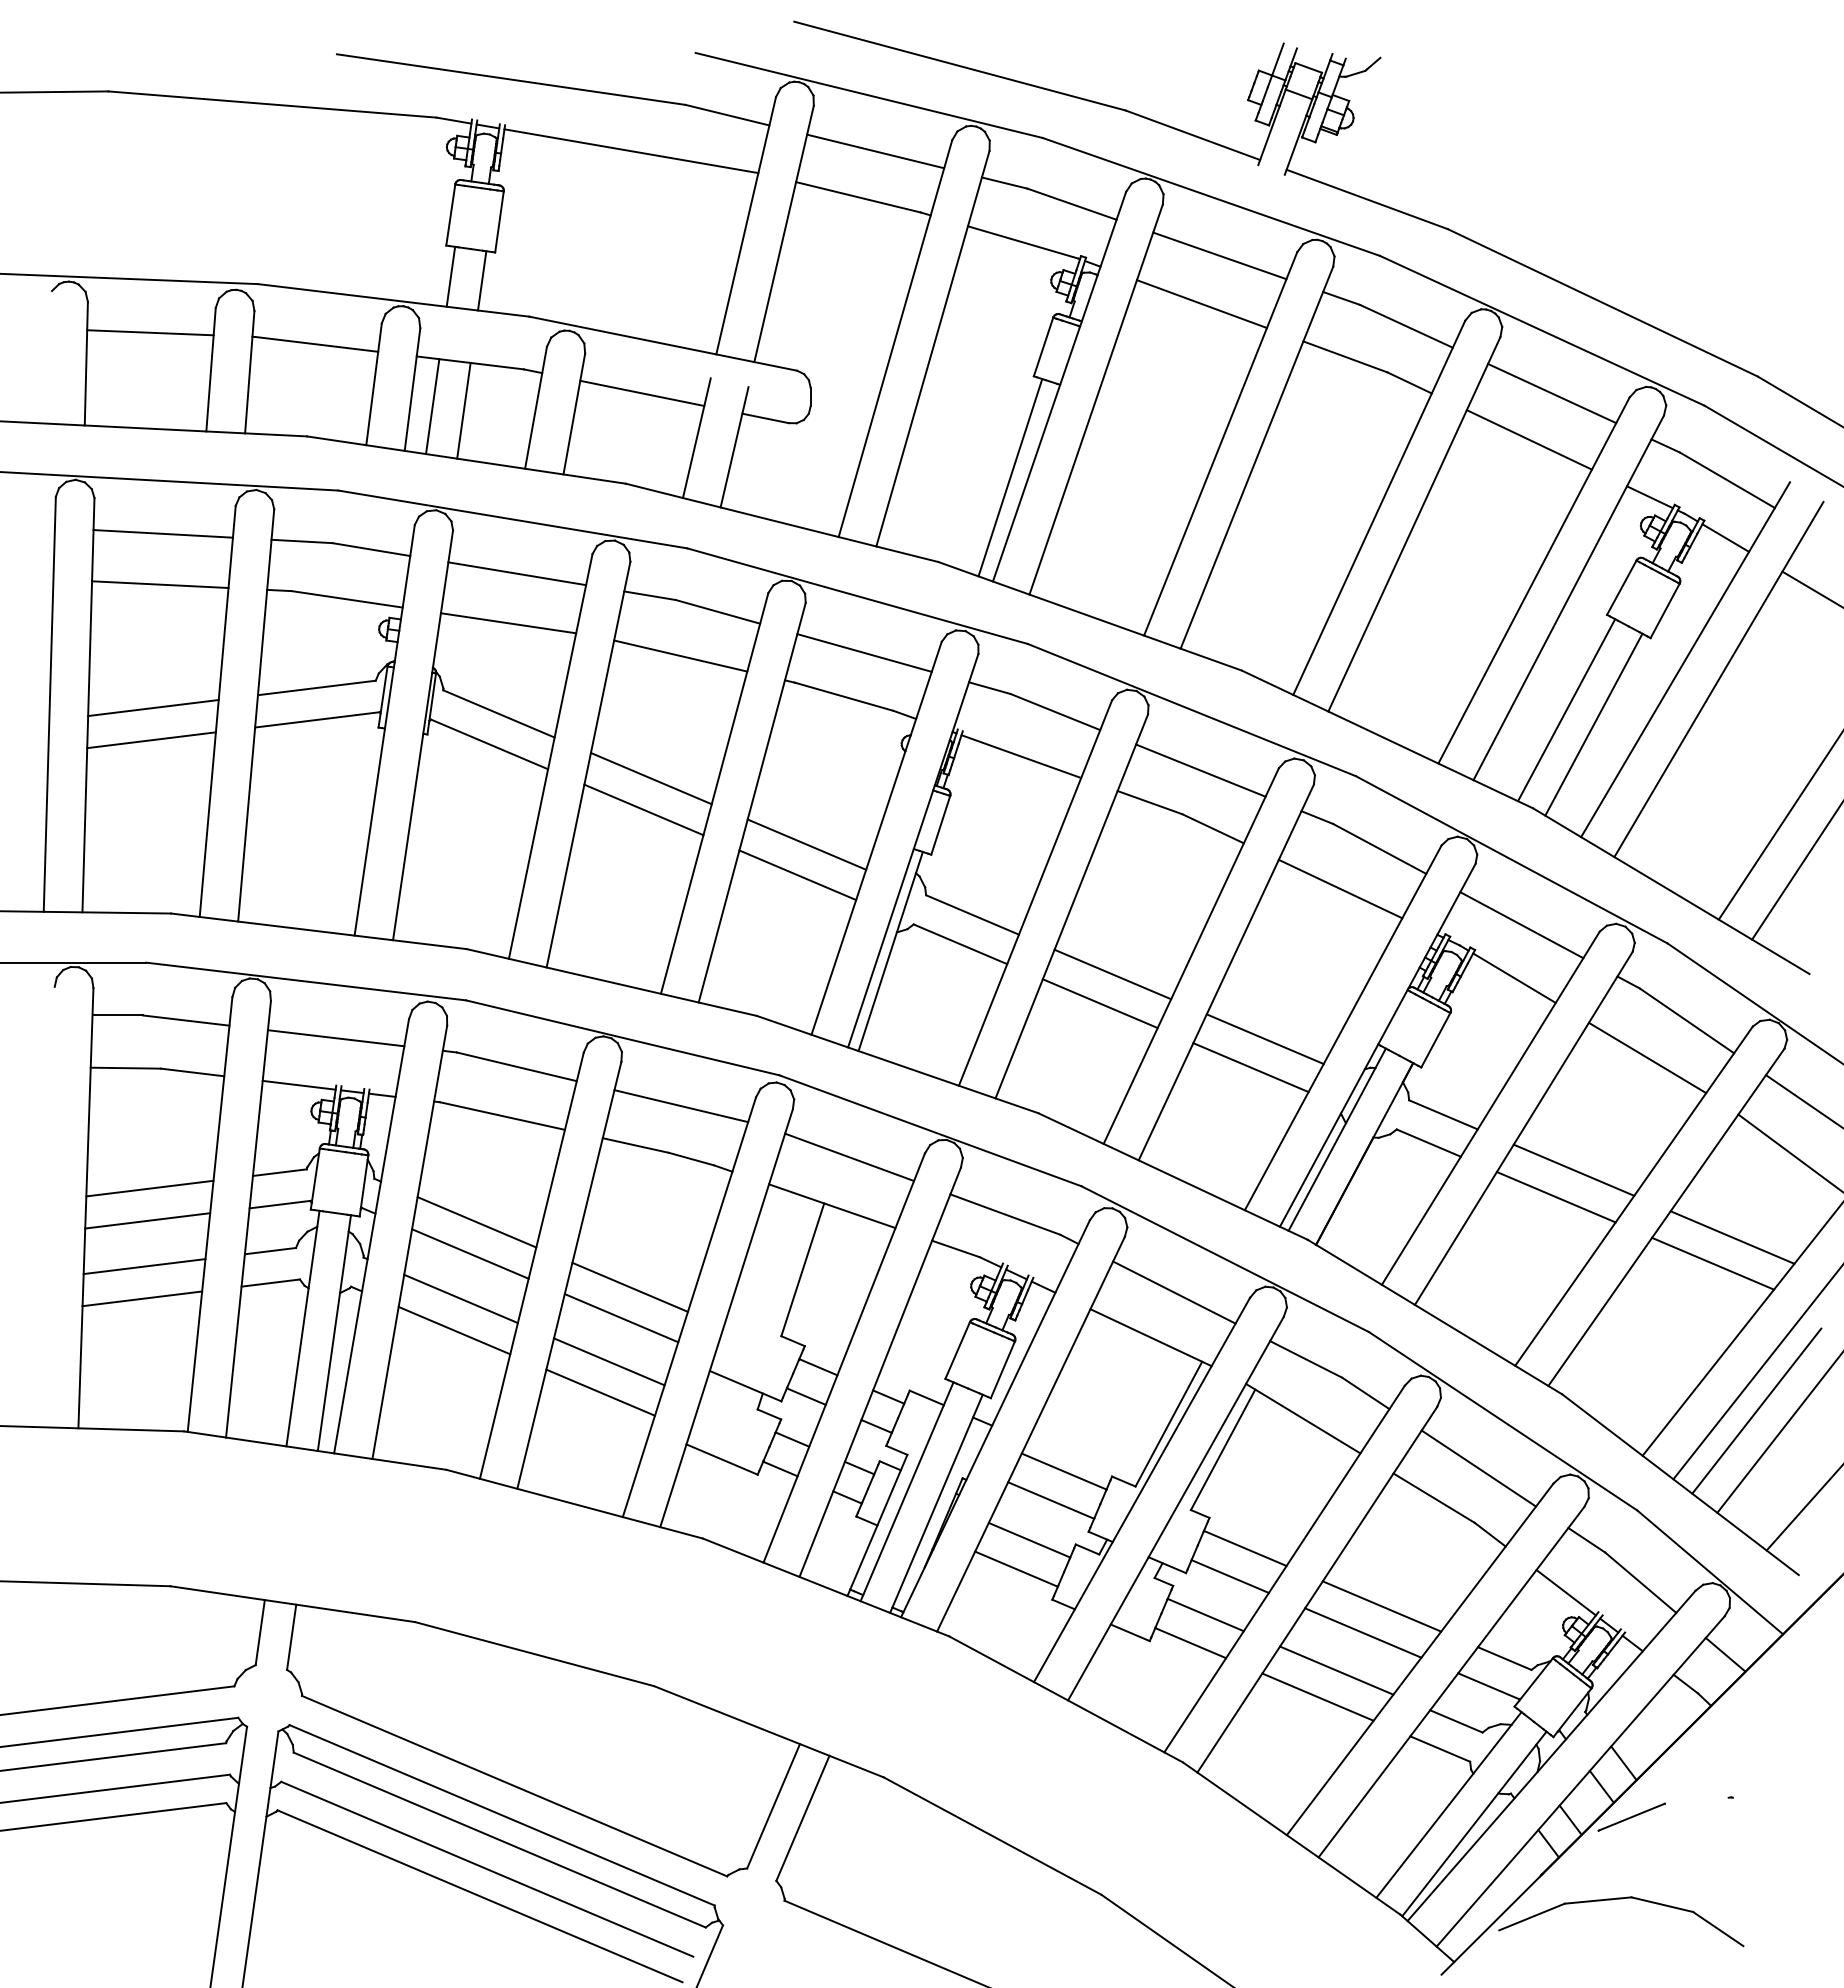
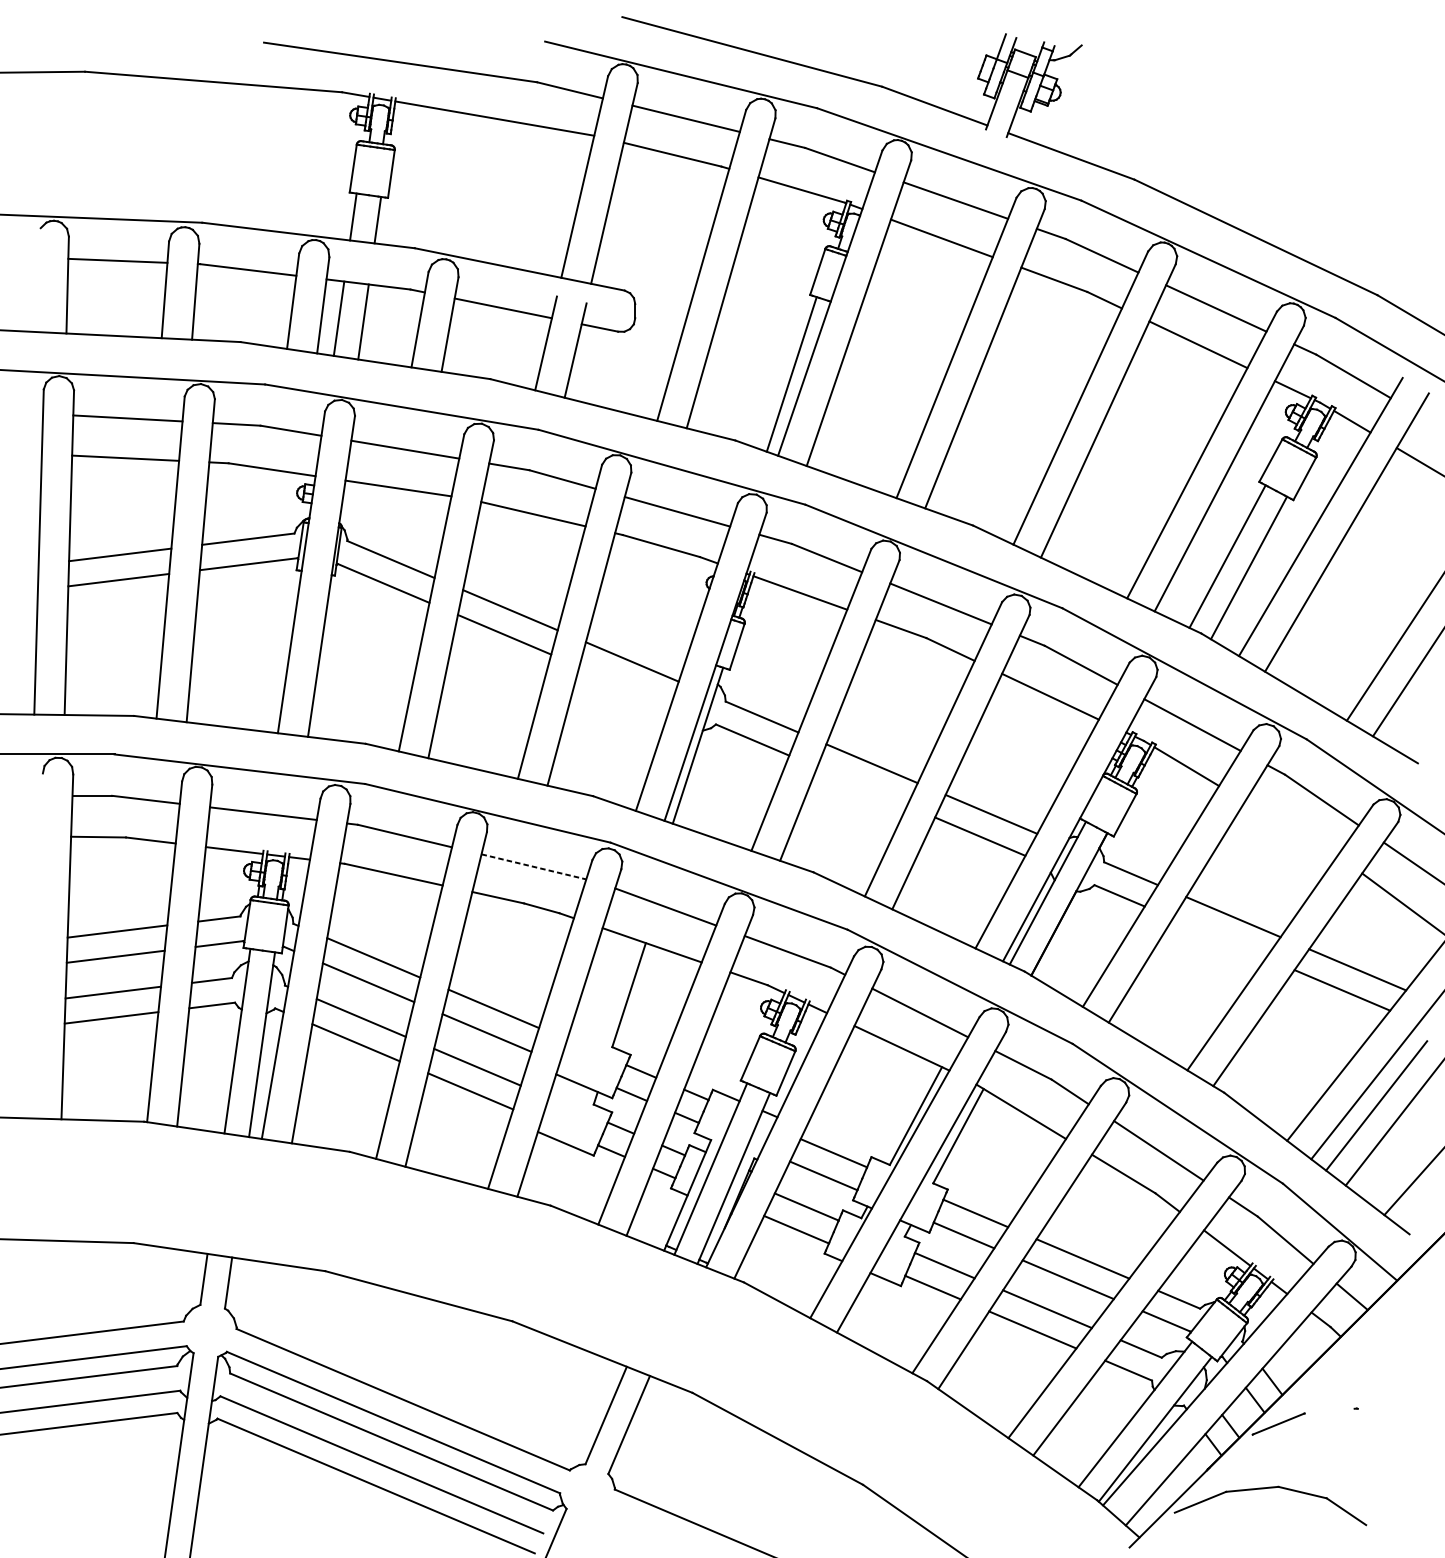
line: (797, 875) -> (624, 686), removed
line: (1099, 1003) -> (861, 786), removed
line: (1647, 1057) -> (1291, 828), removed
line: (681, 1106) -> (534, 867), solid -> dashed
line: (1555, 1197) -> (1218, 938), removed

